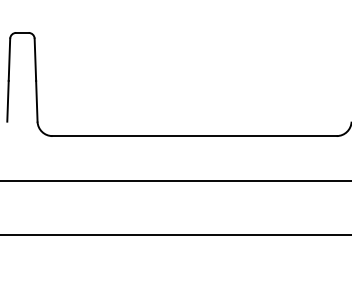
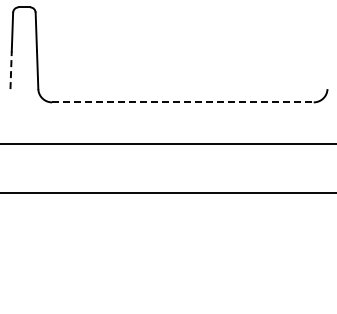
line: (8, 101) -> (11, 70), solid -> dashed
line: (194, 136) -> (182, 102), solid -> dashed

